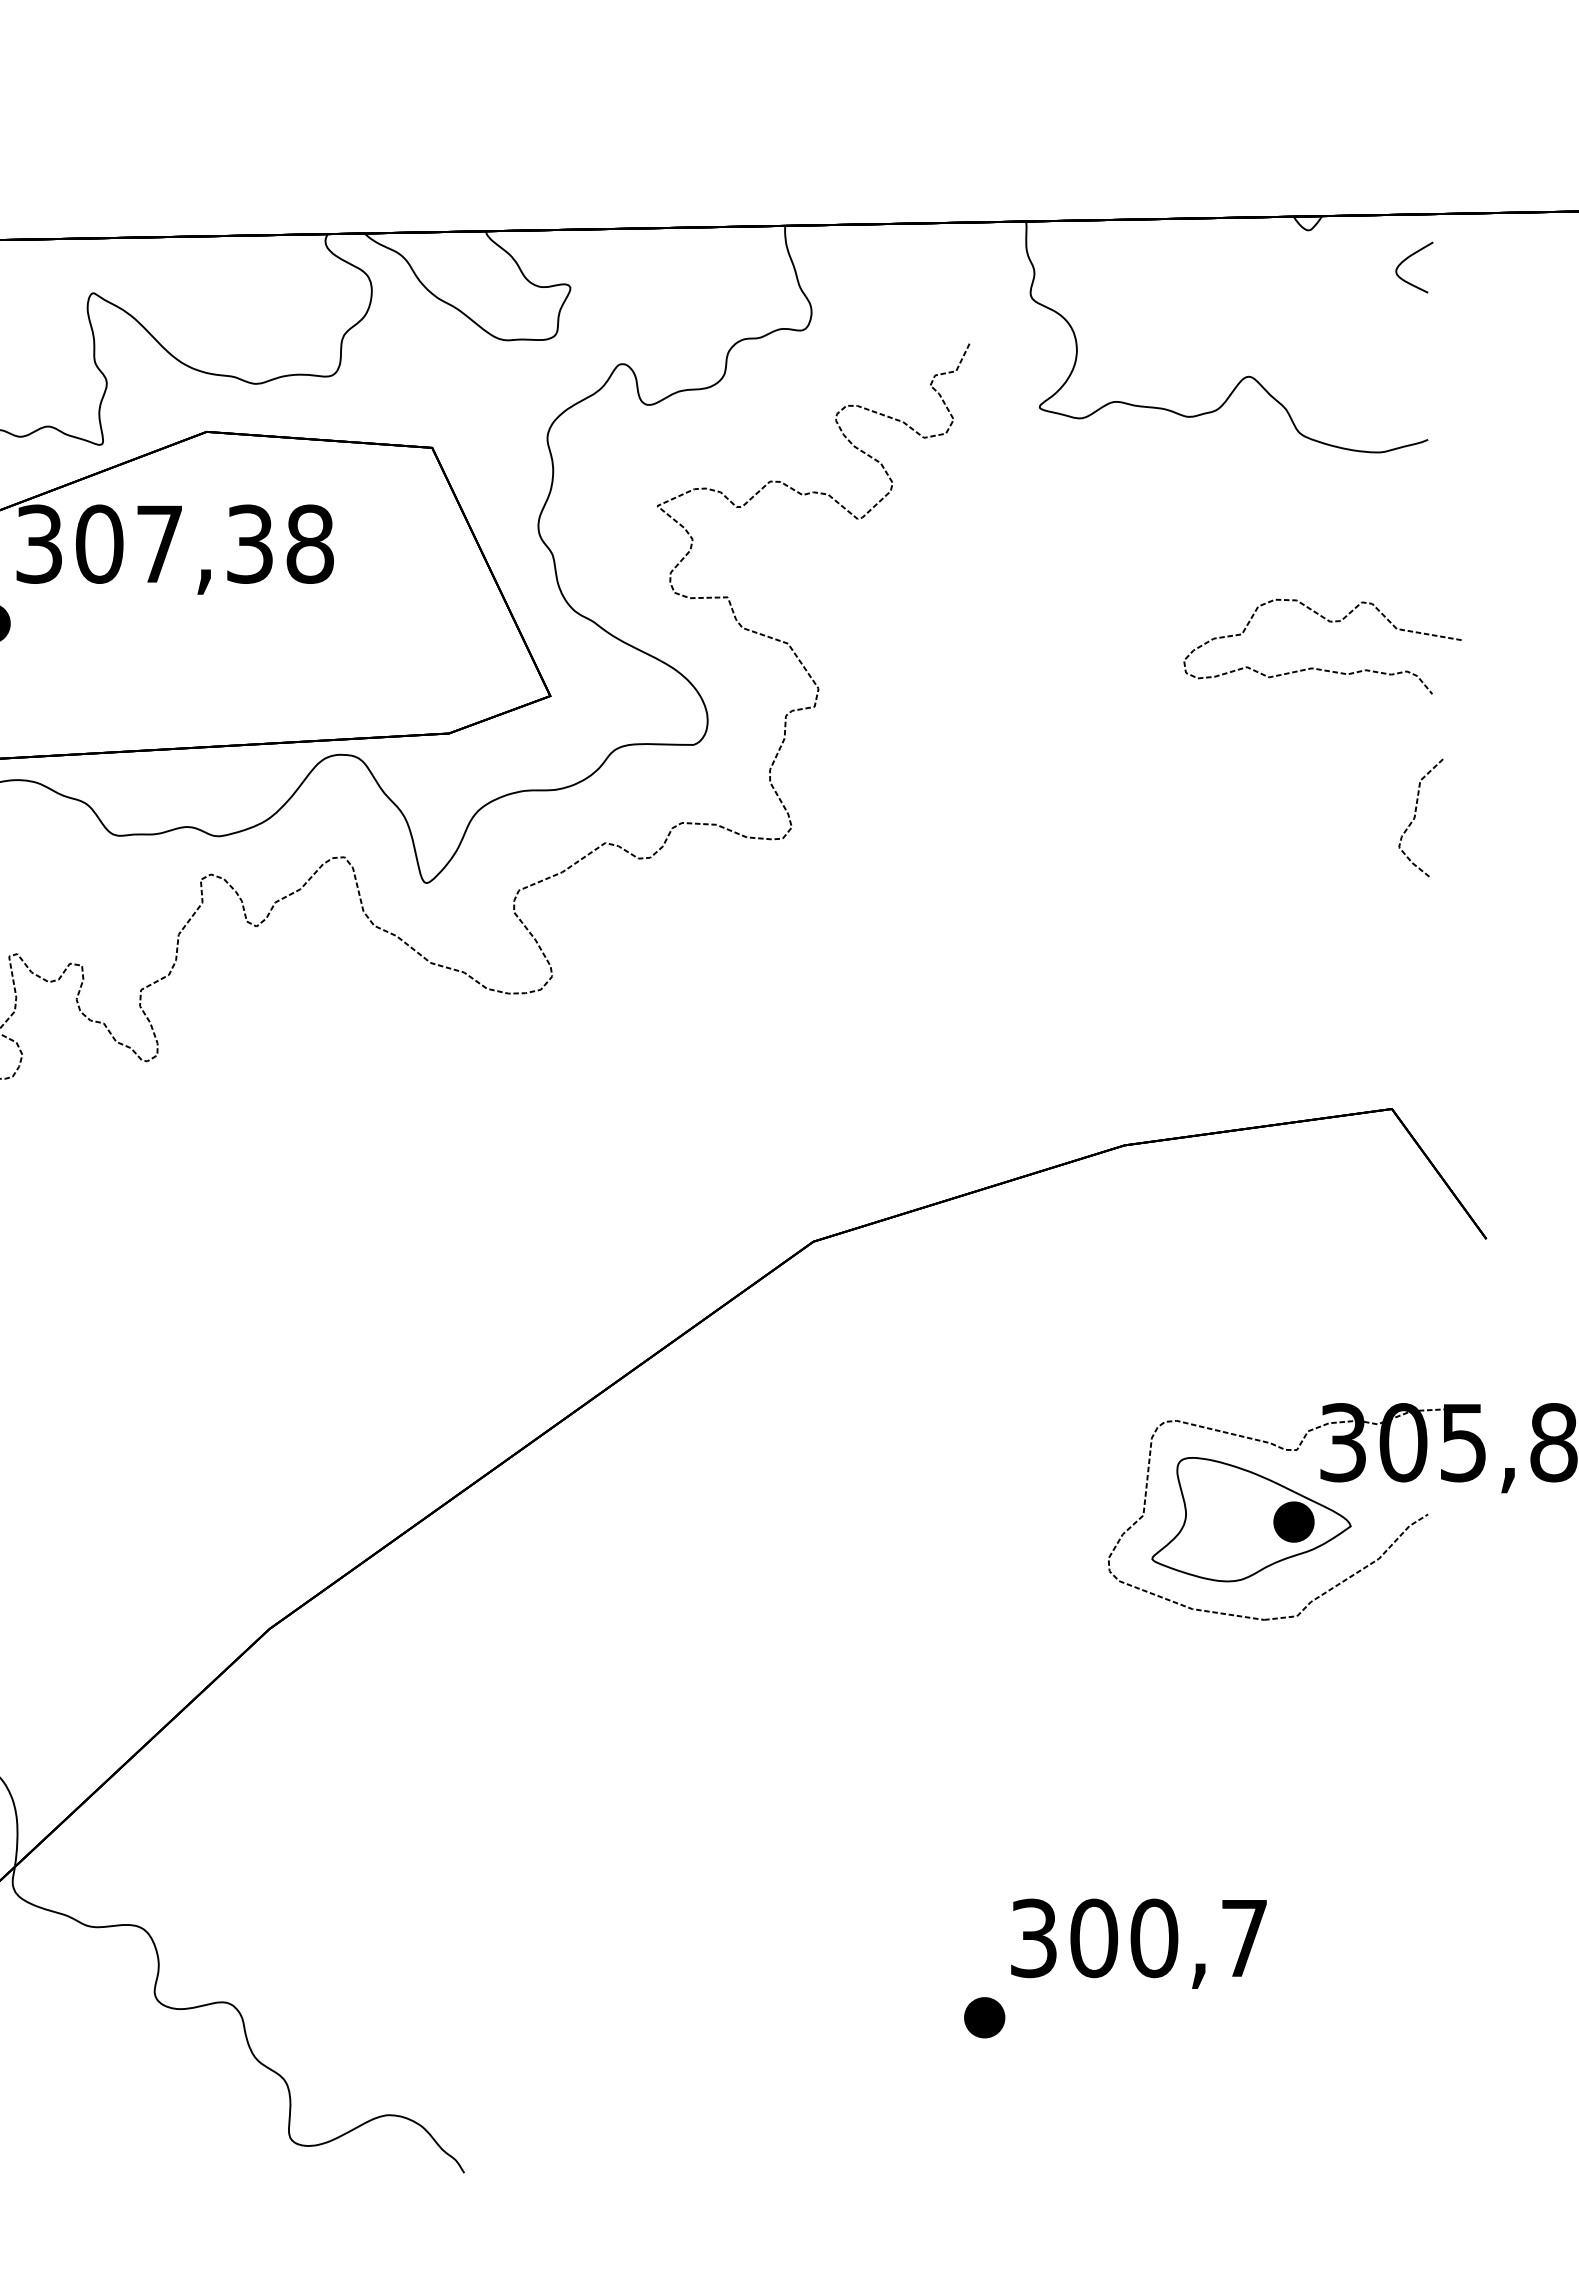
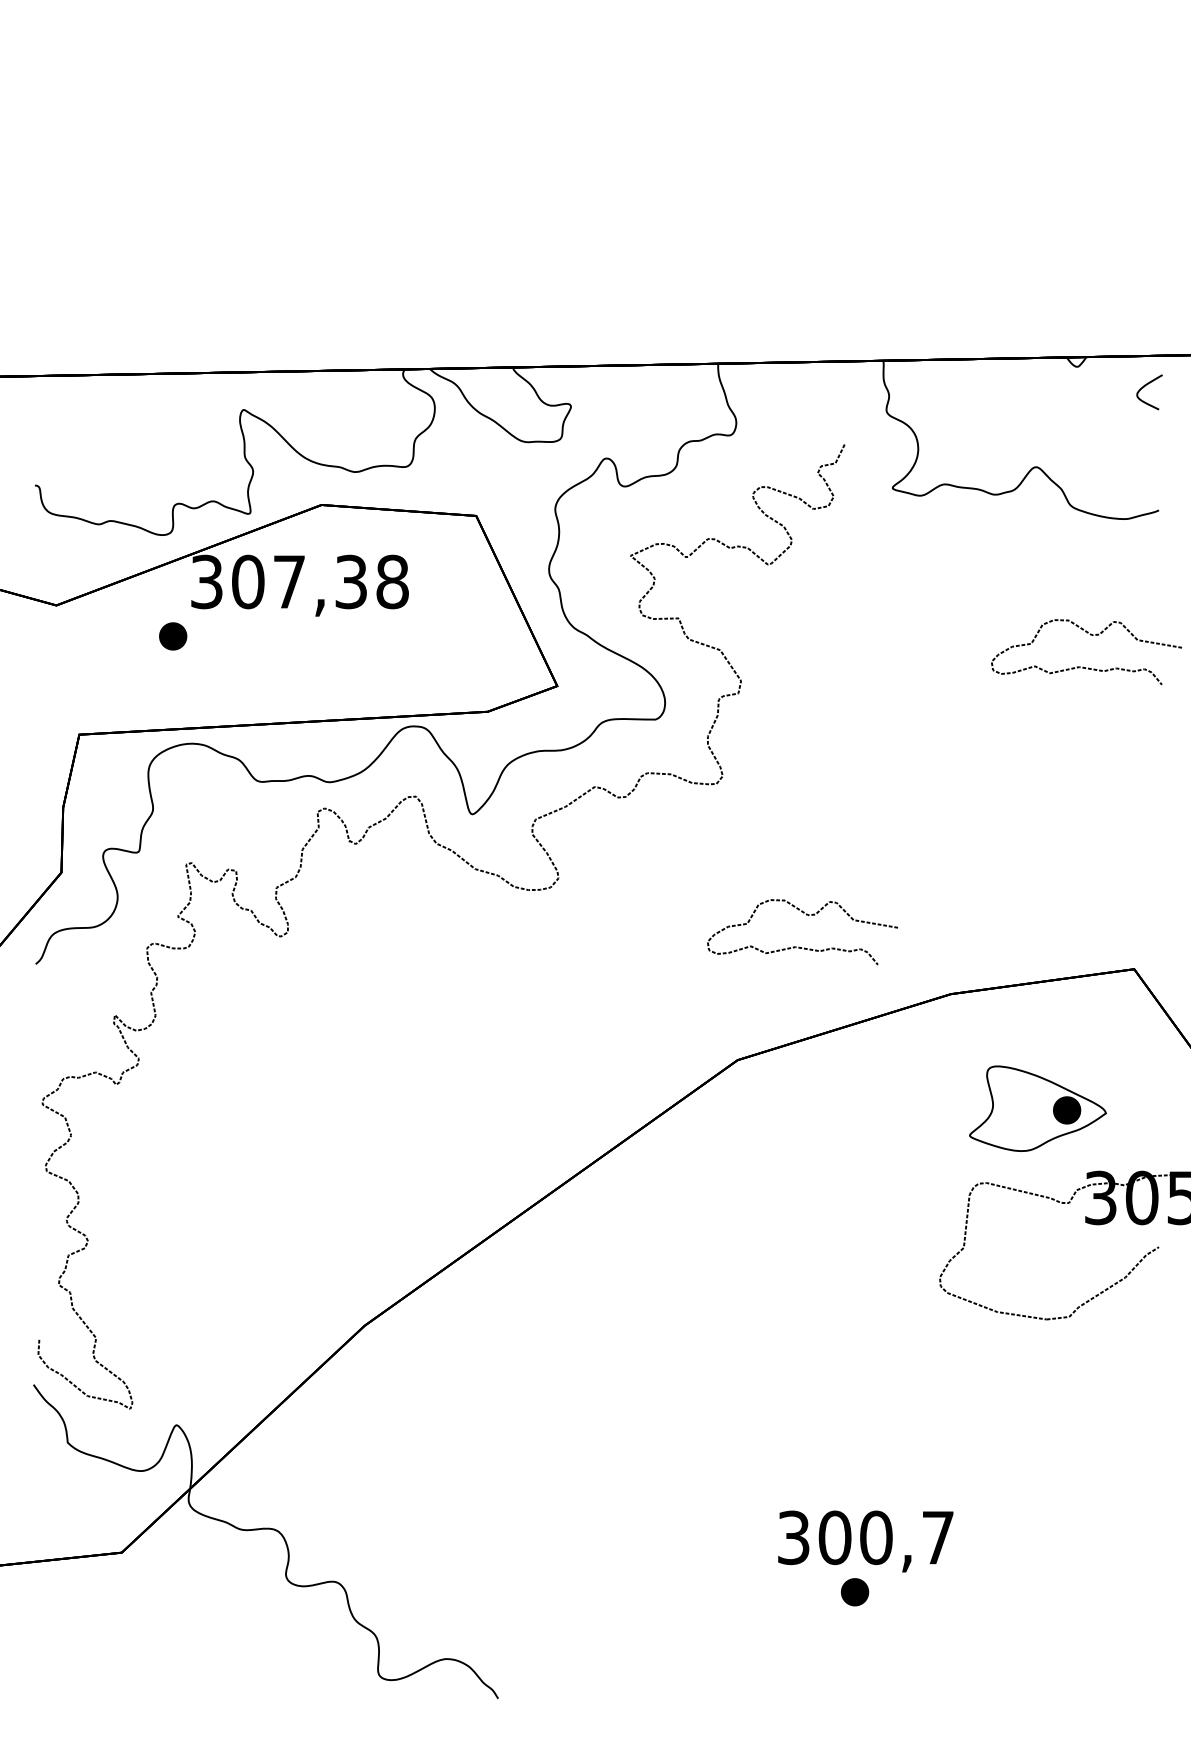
curve: (1415, 817) -> (1150, 769), removed
curve: (903, 1075) -> (799, 946), added
part: (1250, 1519) -> (1037, 1108), moved
text: (1138, 1943) -> (865, 1541), moved

